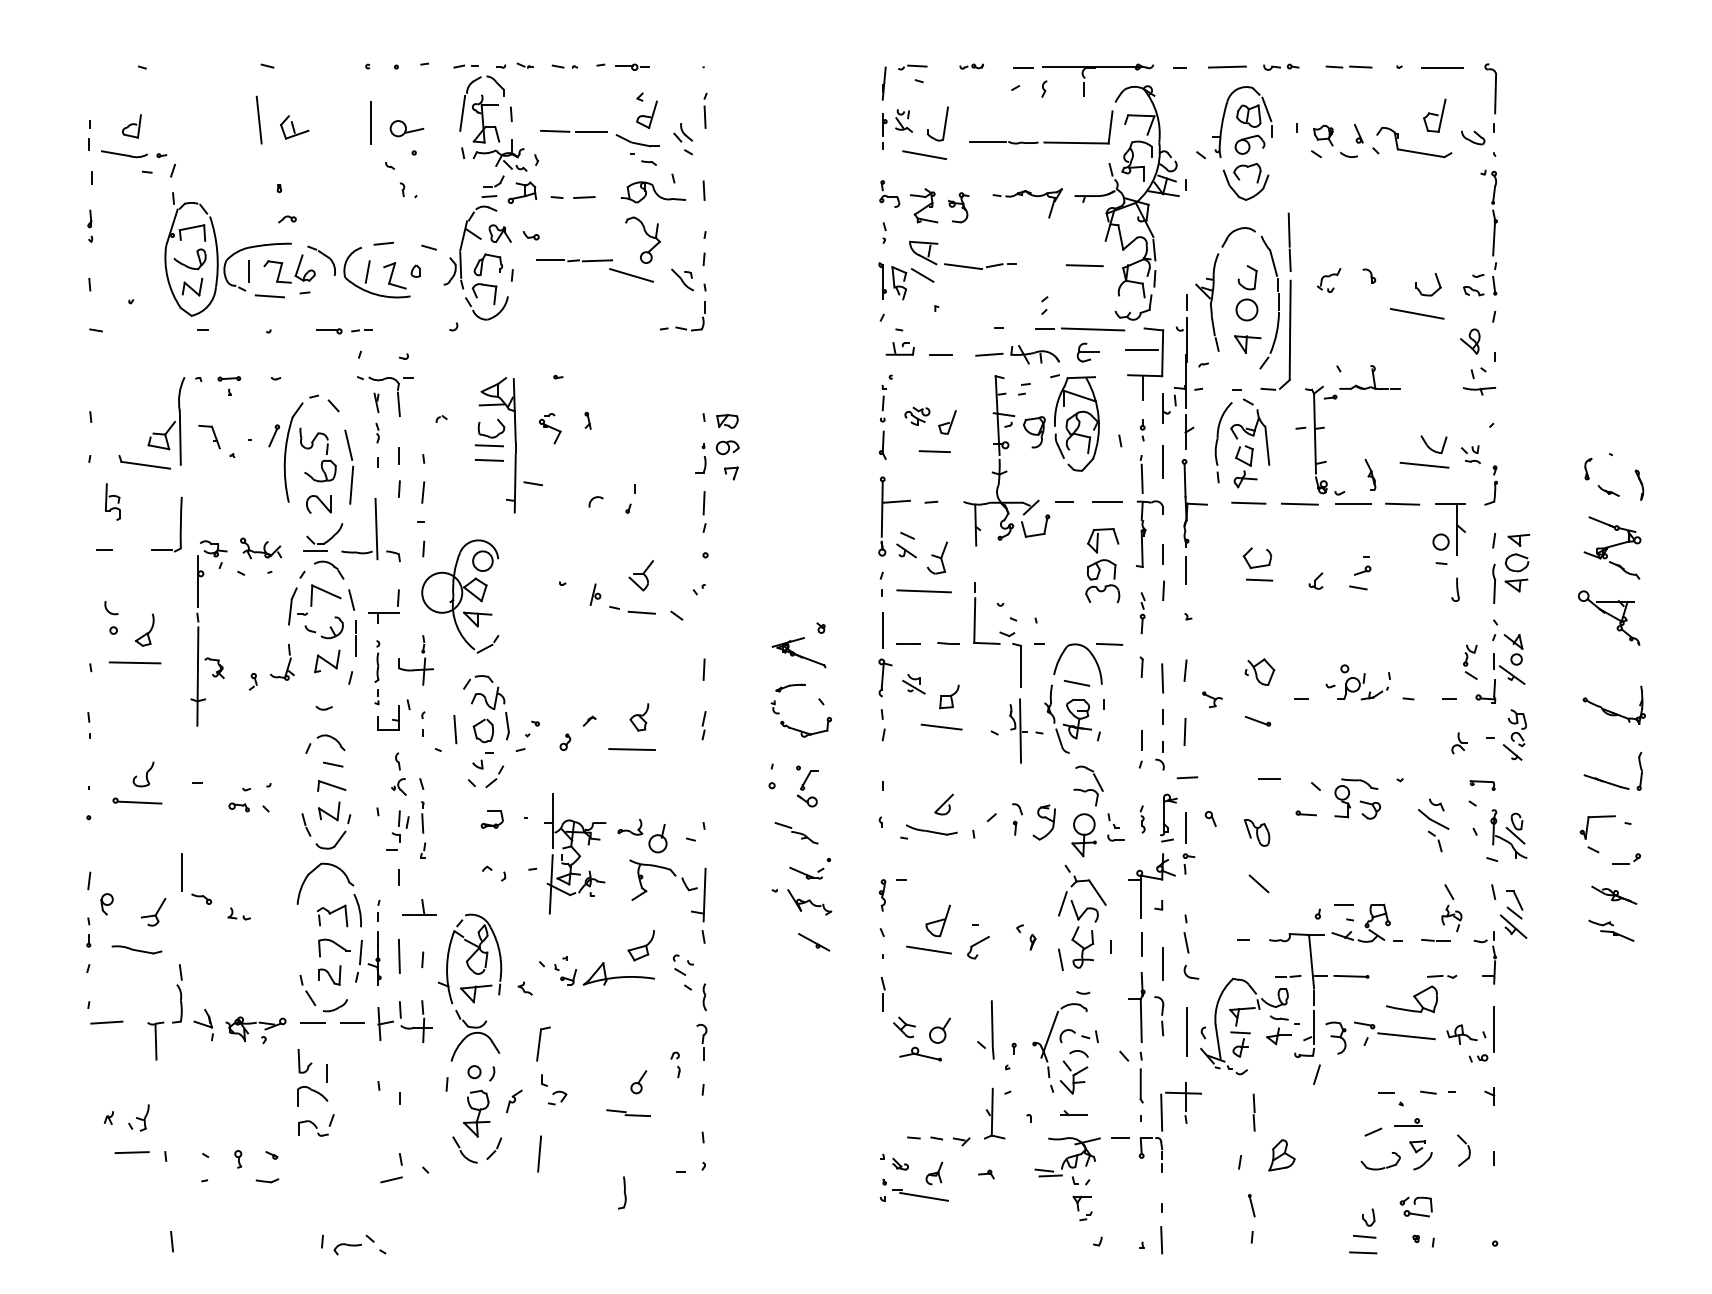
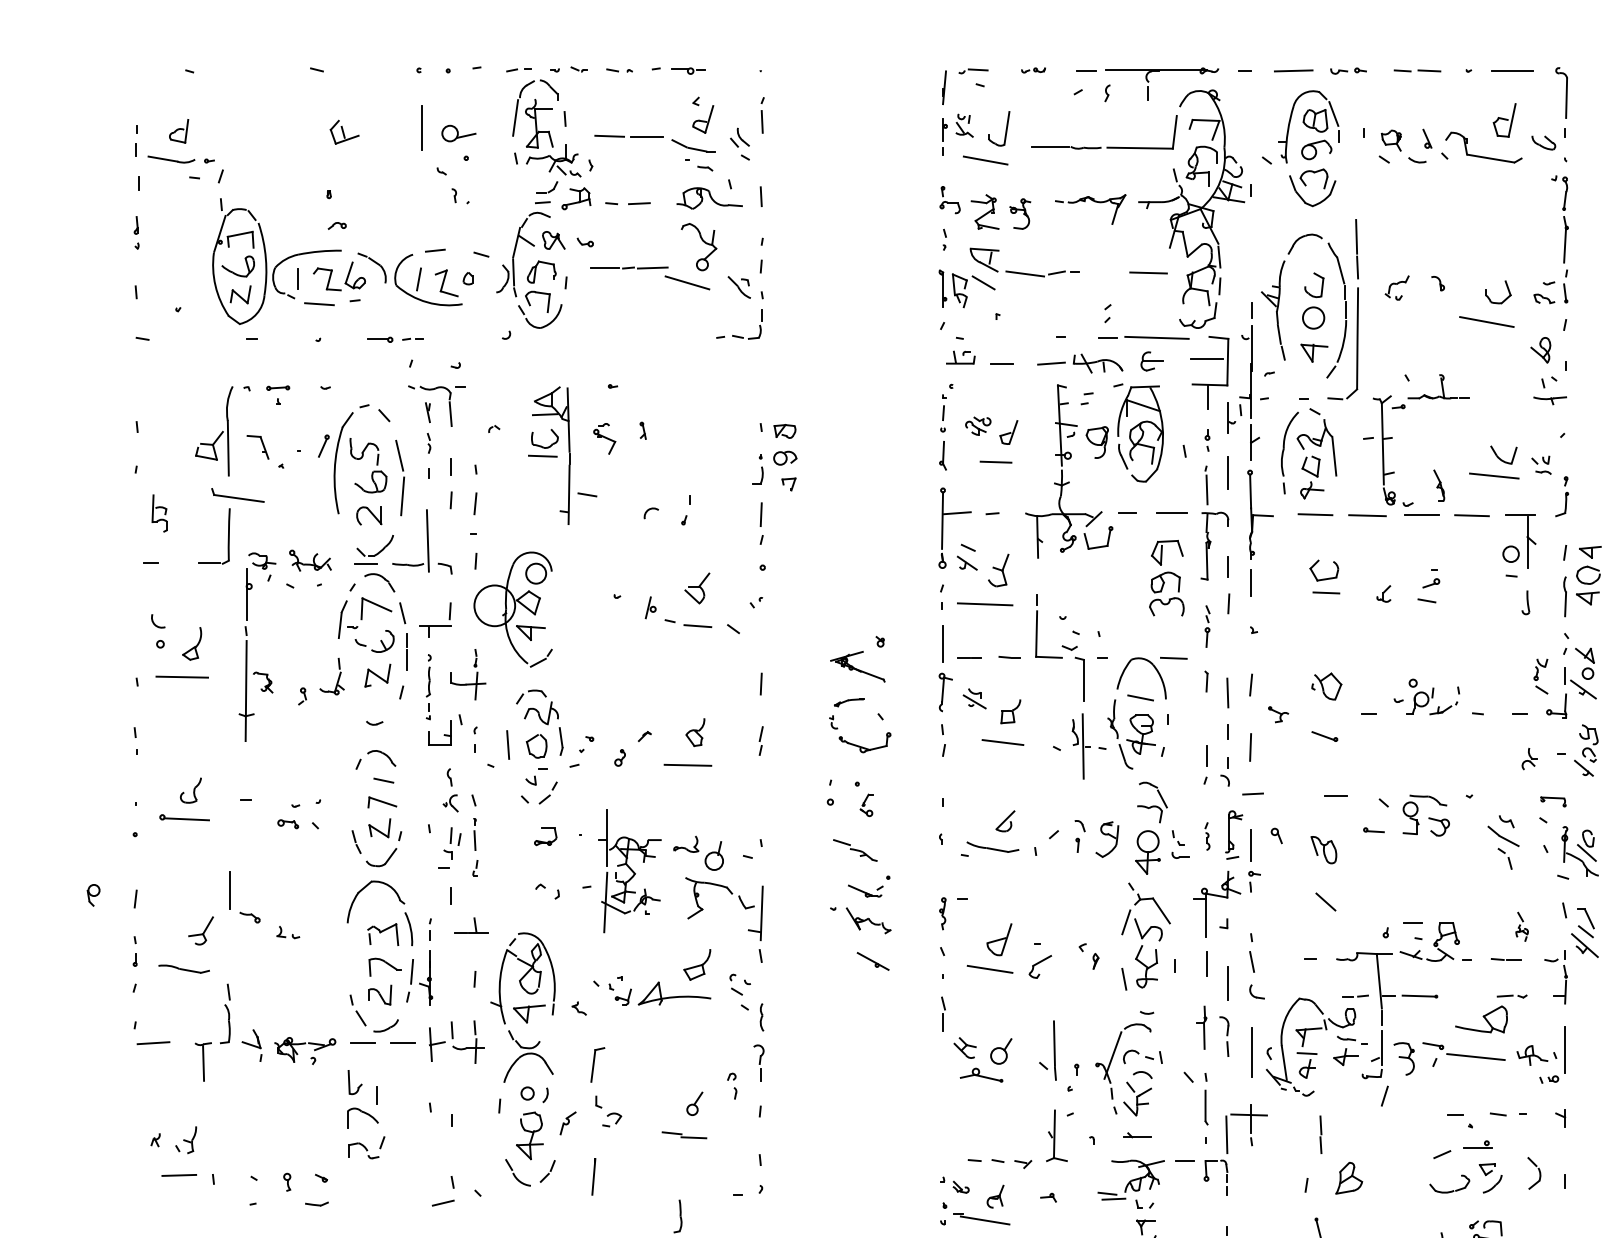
line: (258, 119) -> (307, 124), removed
line: (489, 459) -> (542, 470), removed
part: (144, 462) -> (237, 495), moved
part: (807, 788) -> (866, 804), size x0.6
part: (106, 904) -> (93, 895), moved
part: (1451, 908) -> (1521, 927), size x0.6
line: (398, 955) -> (450, 974), removed
part: (1136, 1007) -> (1201, 1027), size x0.6

